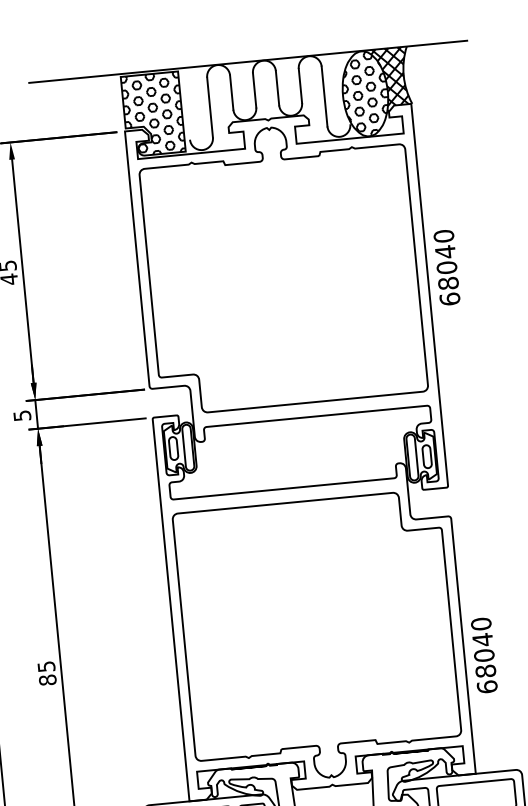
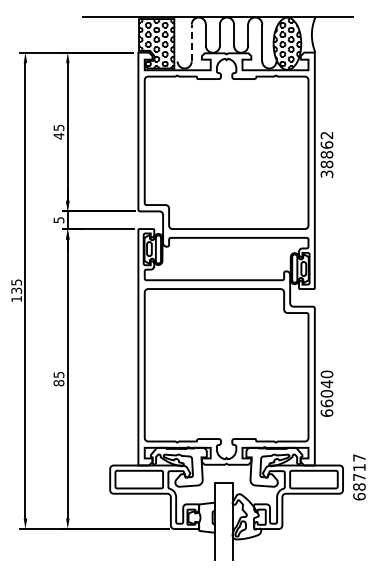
hatch: (385, 79) -> (300, 36), removed
line: (209, 106) -> (191, 42), solid -> dashed
text: (446, 267) -> (326, 154), 68040 -> 38862
text: (485, 671) -> (326, 403), 68040 -> 66040

